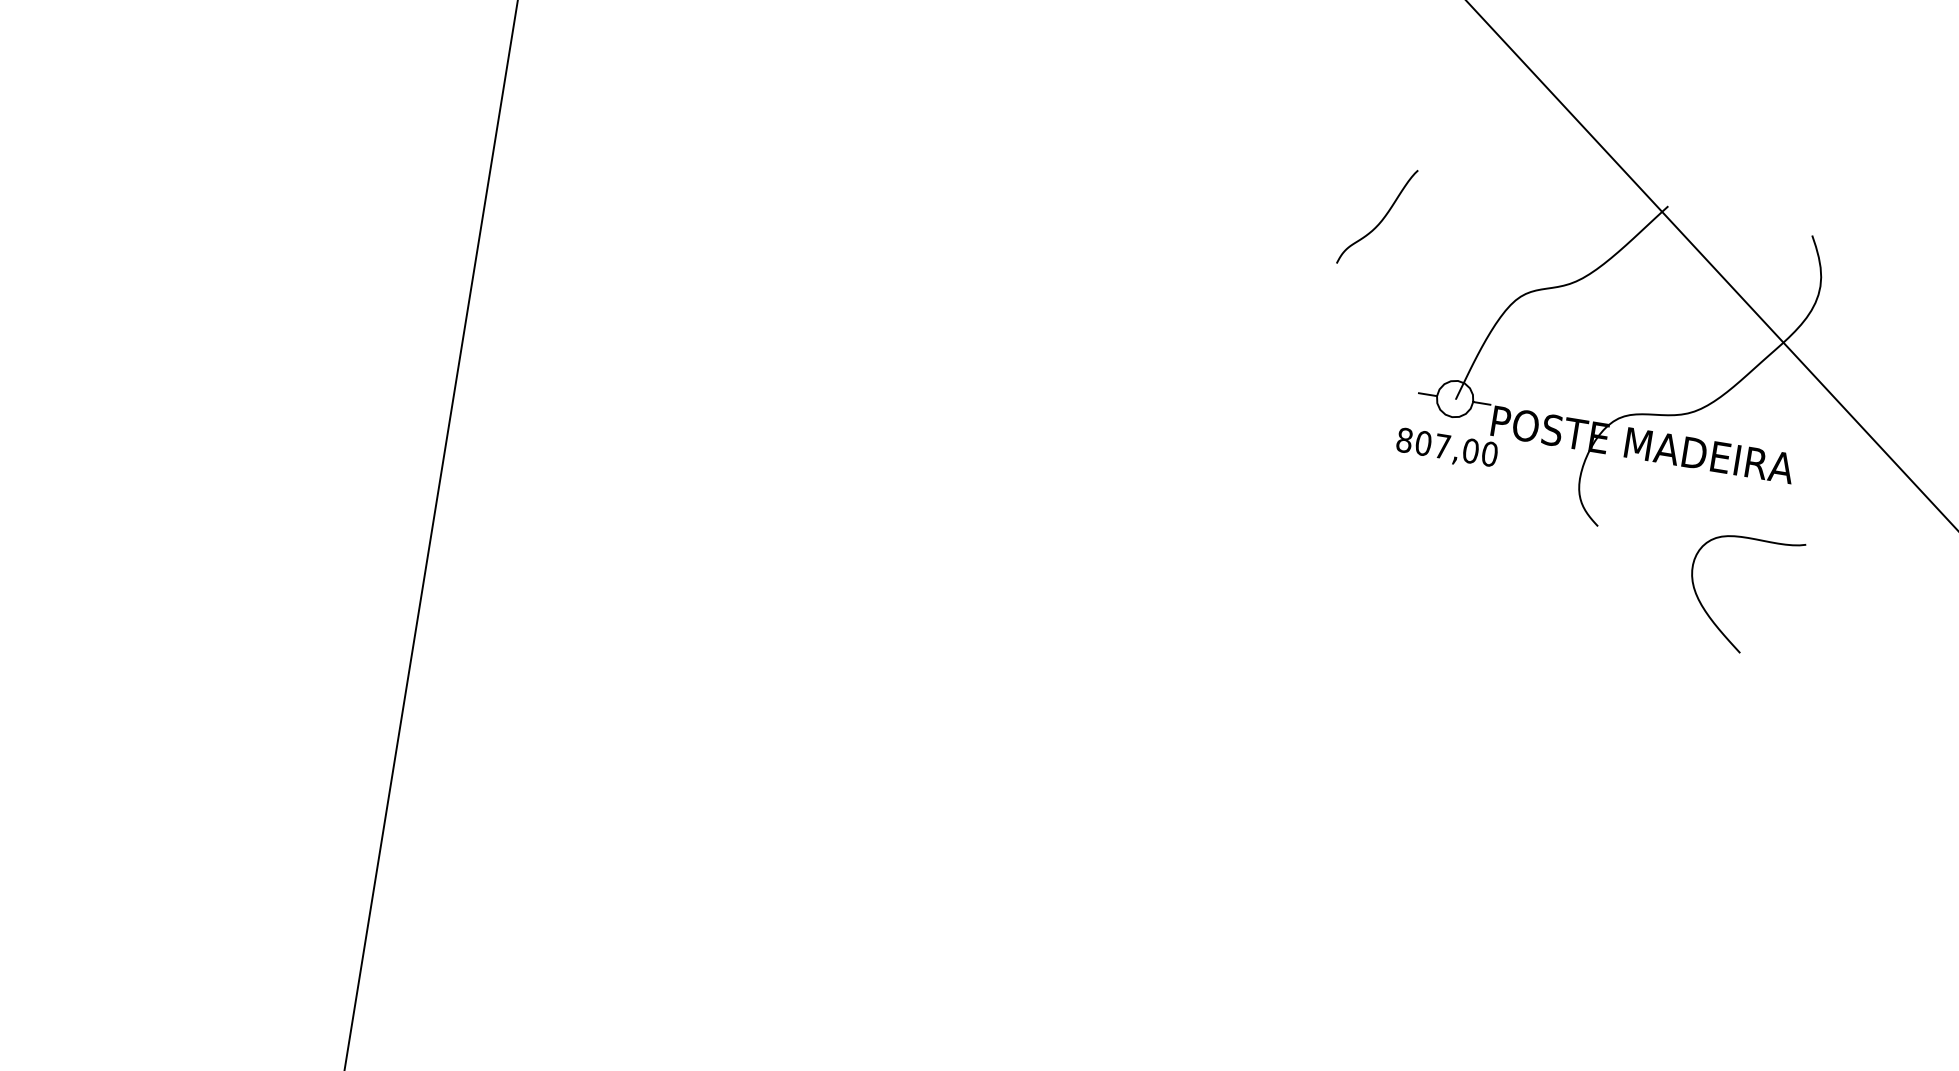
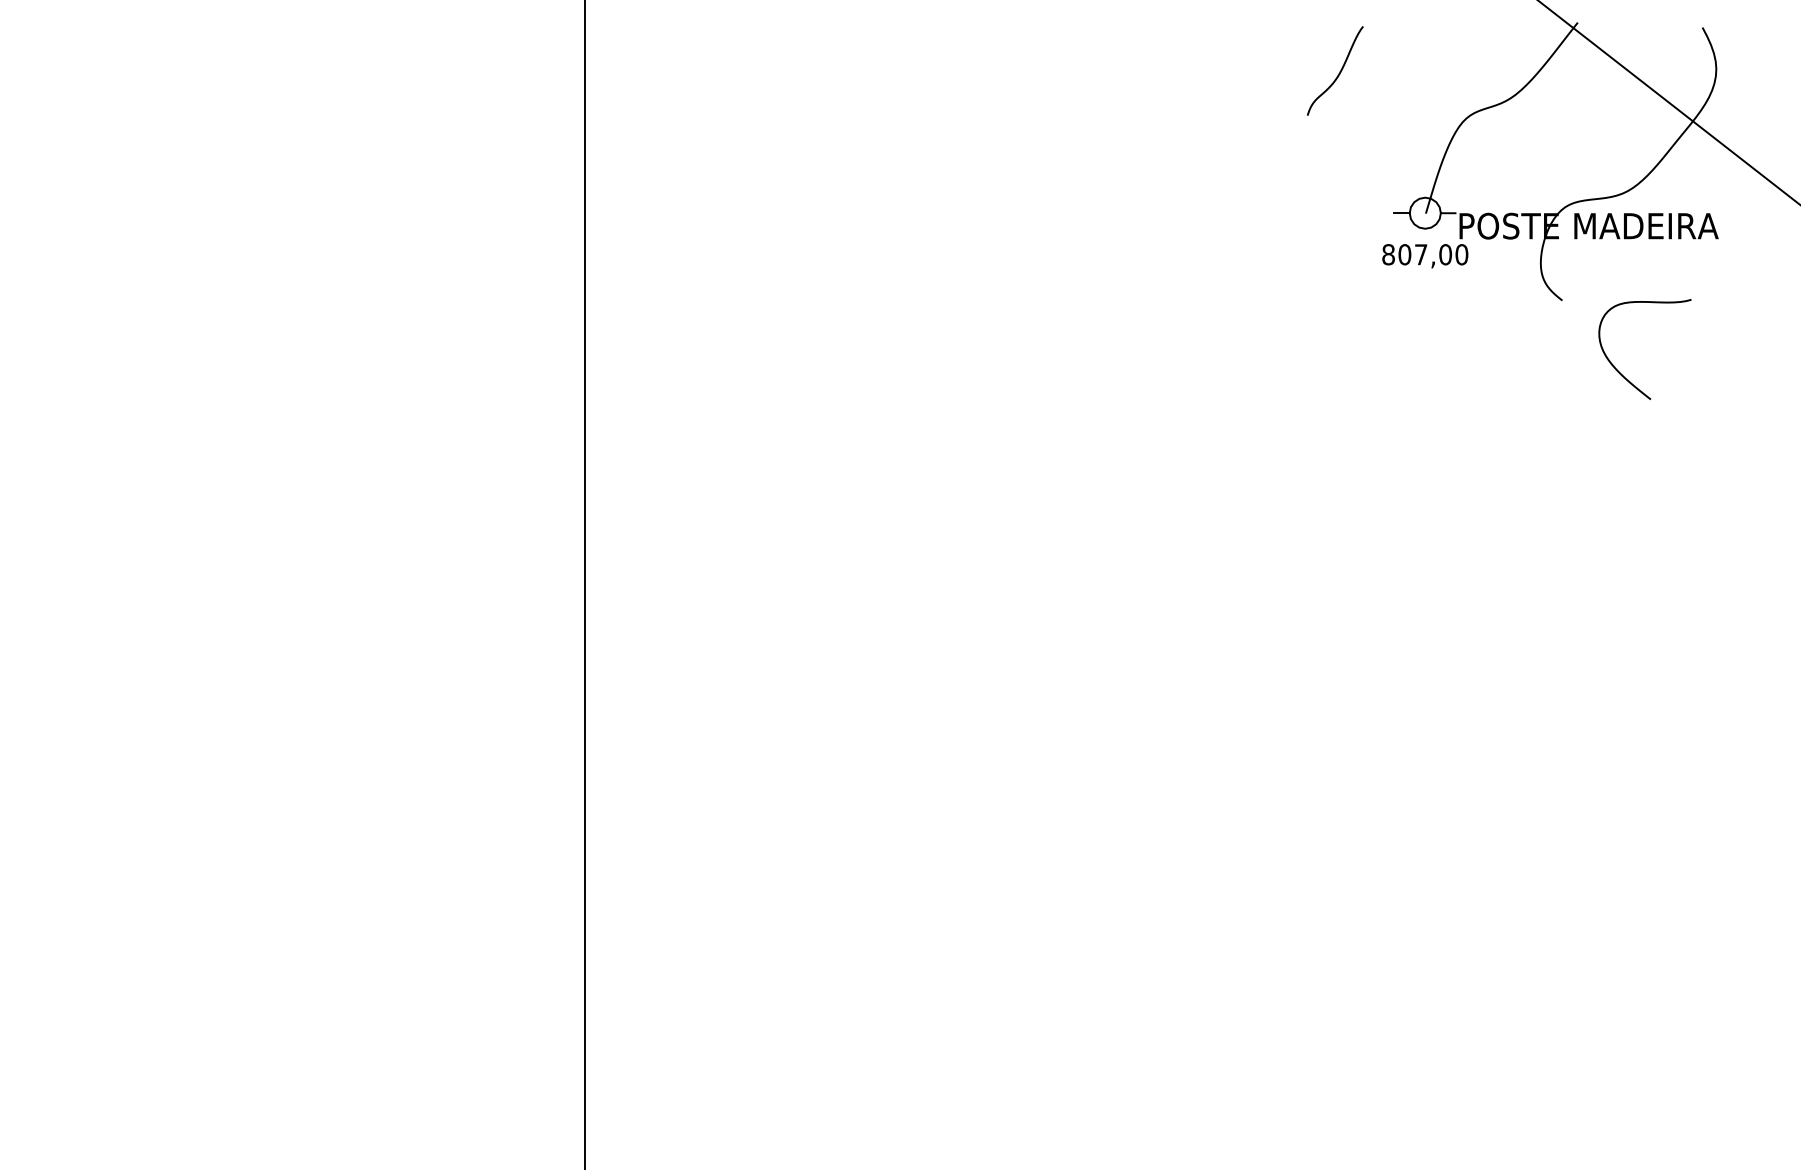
curve: (1710, 615) -> (1620, 372), moved

